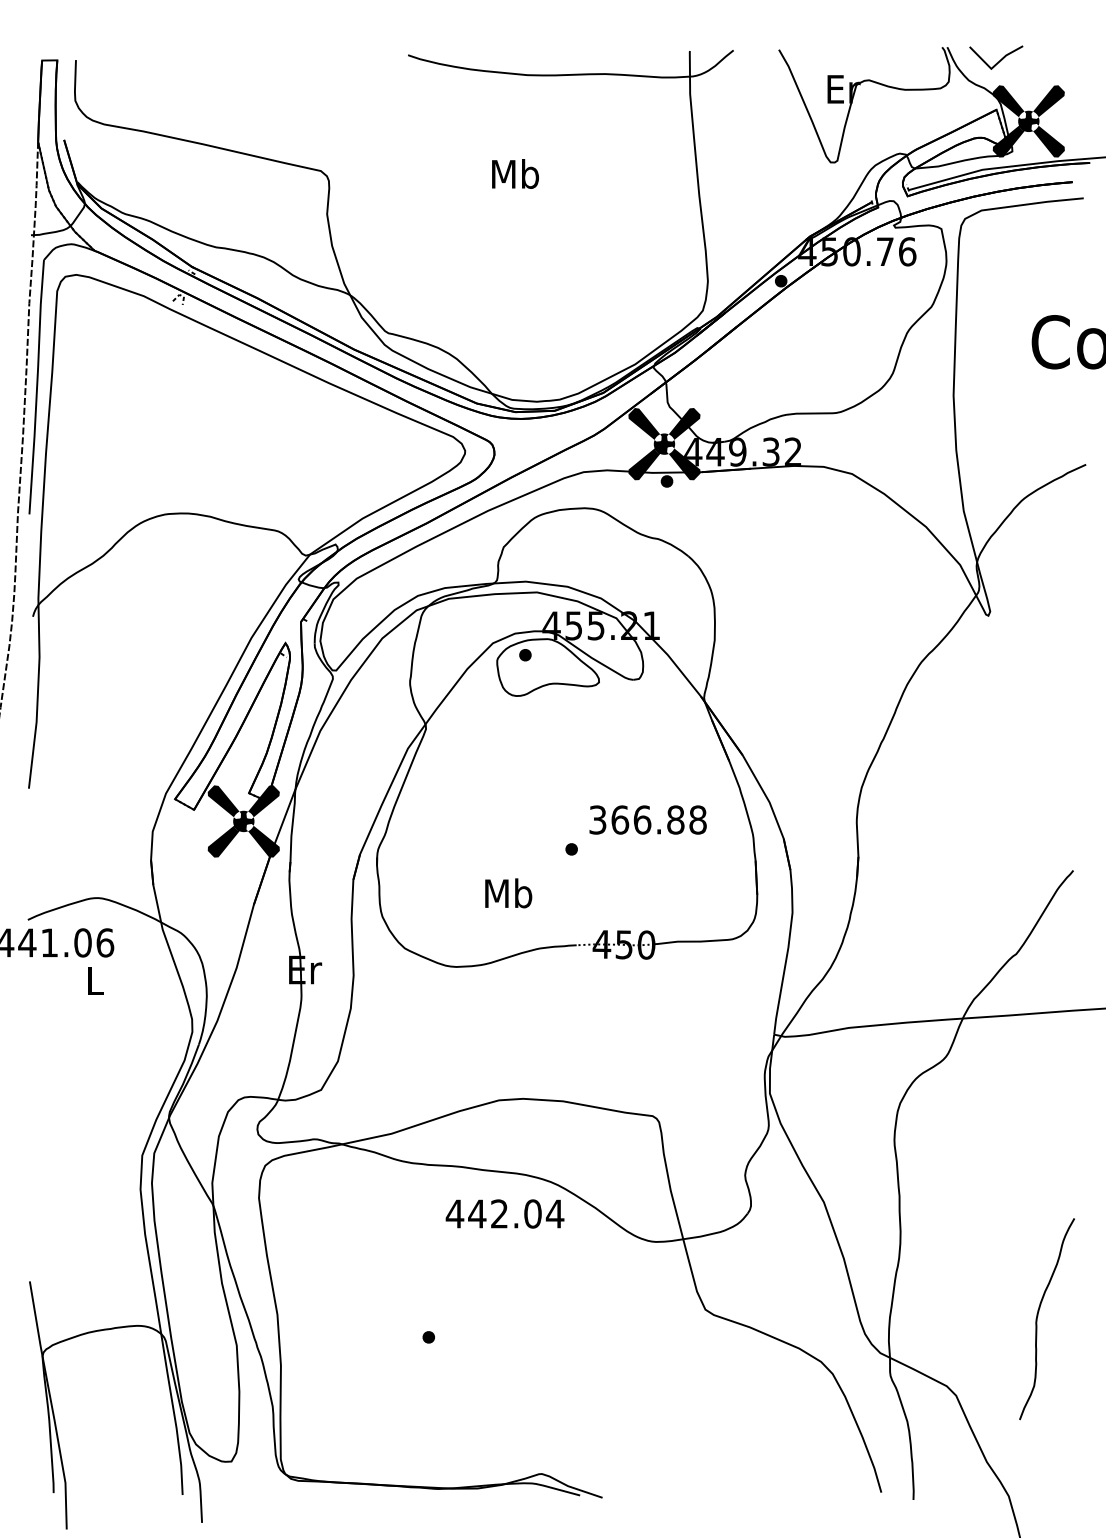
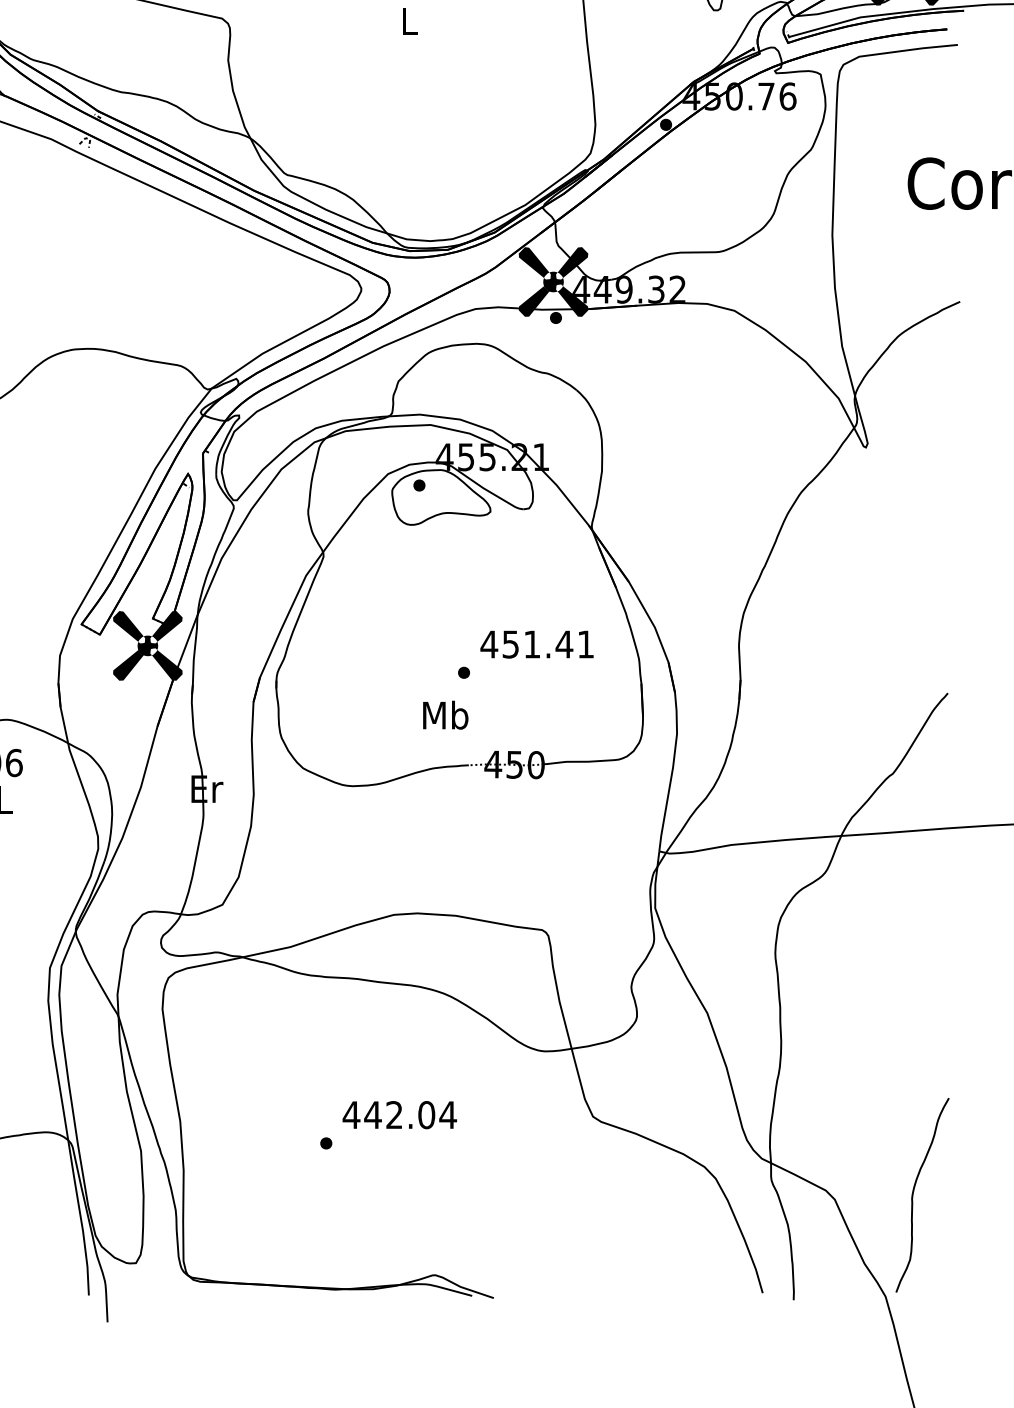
text: (515, 173) -> (409, 20), Mb -> L
text: (647, 819) -> (537, 643), 366.88 -> 451.41
text: (508, 893) -> (445, 715), moved
text: (504, 1213) -> (399, 1114), moved
curve: (1038, 1316) -> (914, 1192), moved

